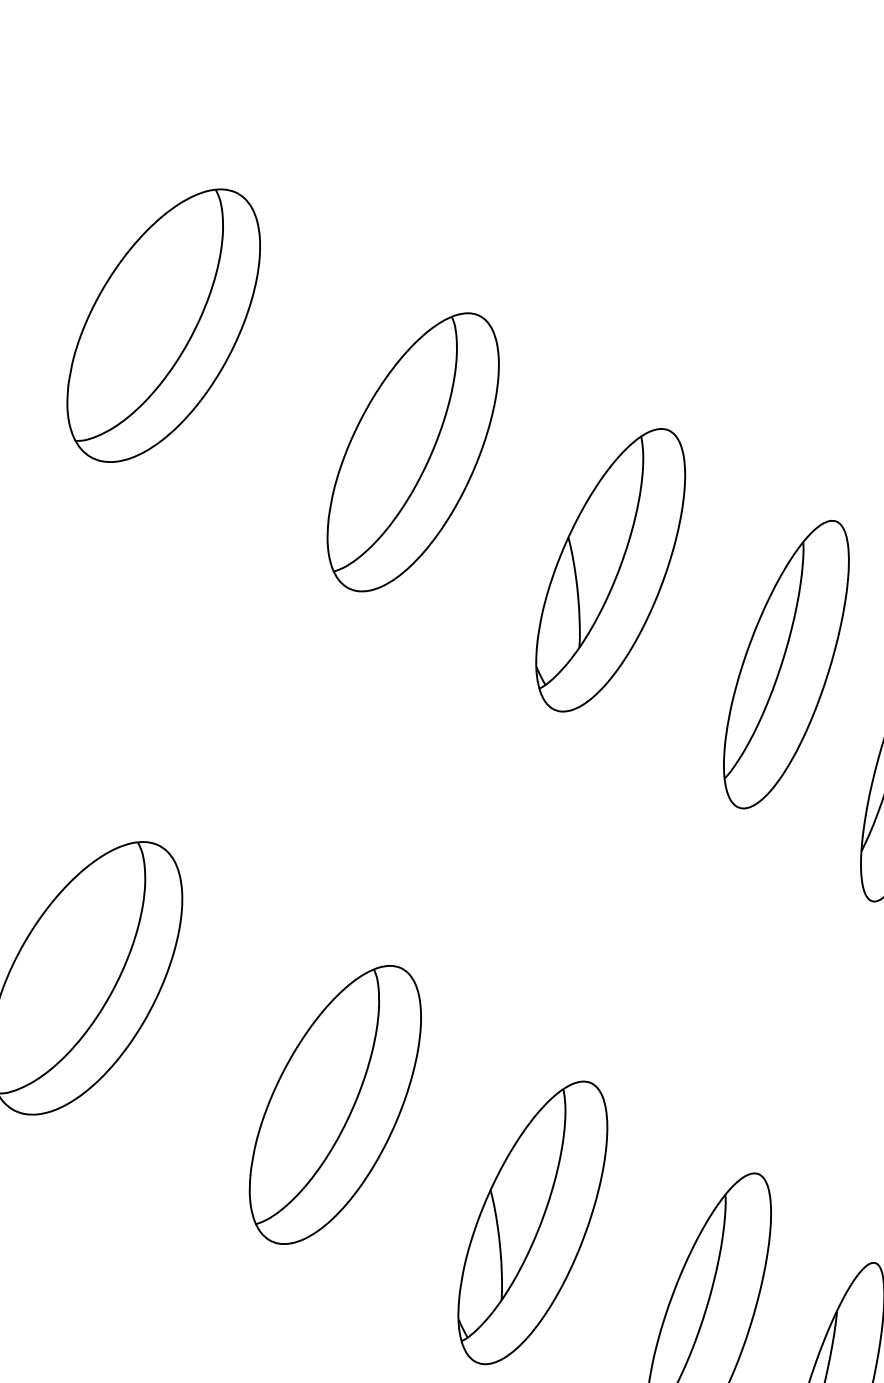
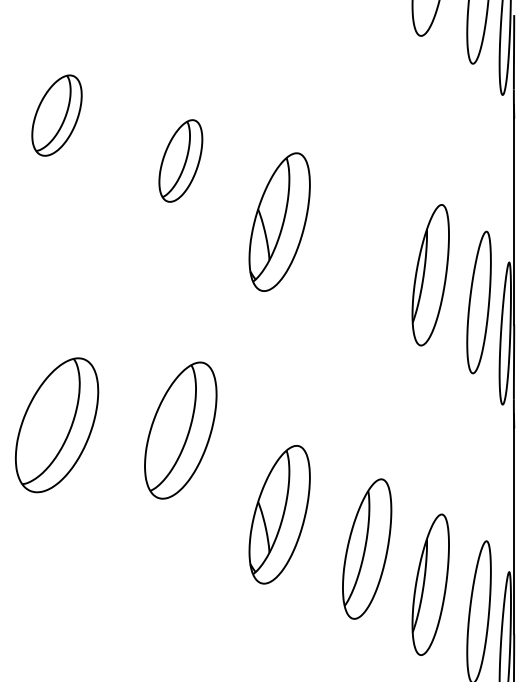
part: (162, 324) -> (56, 115), size x0.6
part: (412, 450) -> (180, 160), size x0.6
part: (610, 568) -> (279, 221), moved
part: (787, 664) -> (367, 239), removed
part: (334, 1104) -> (180, 430), moved

